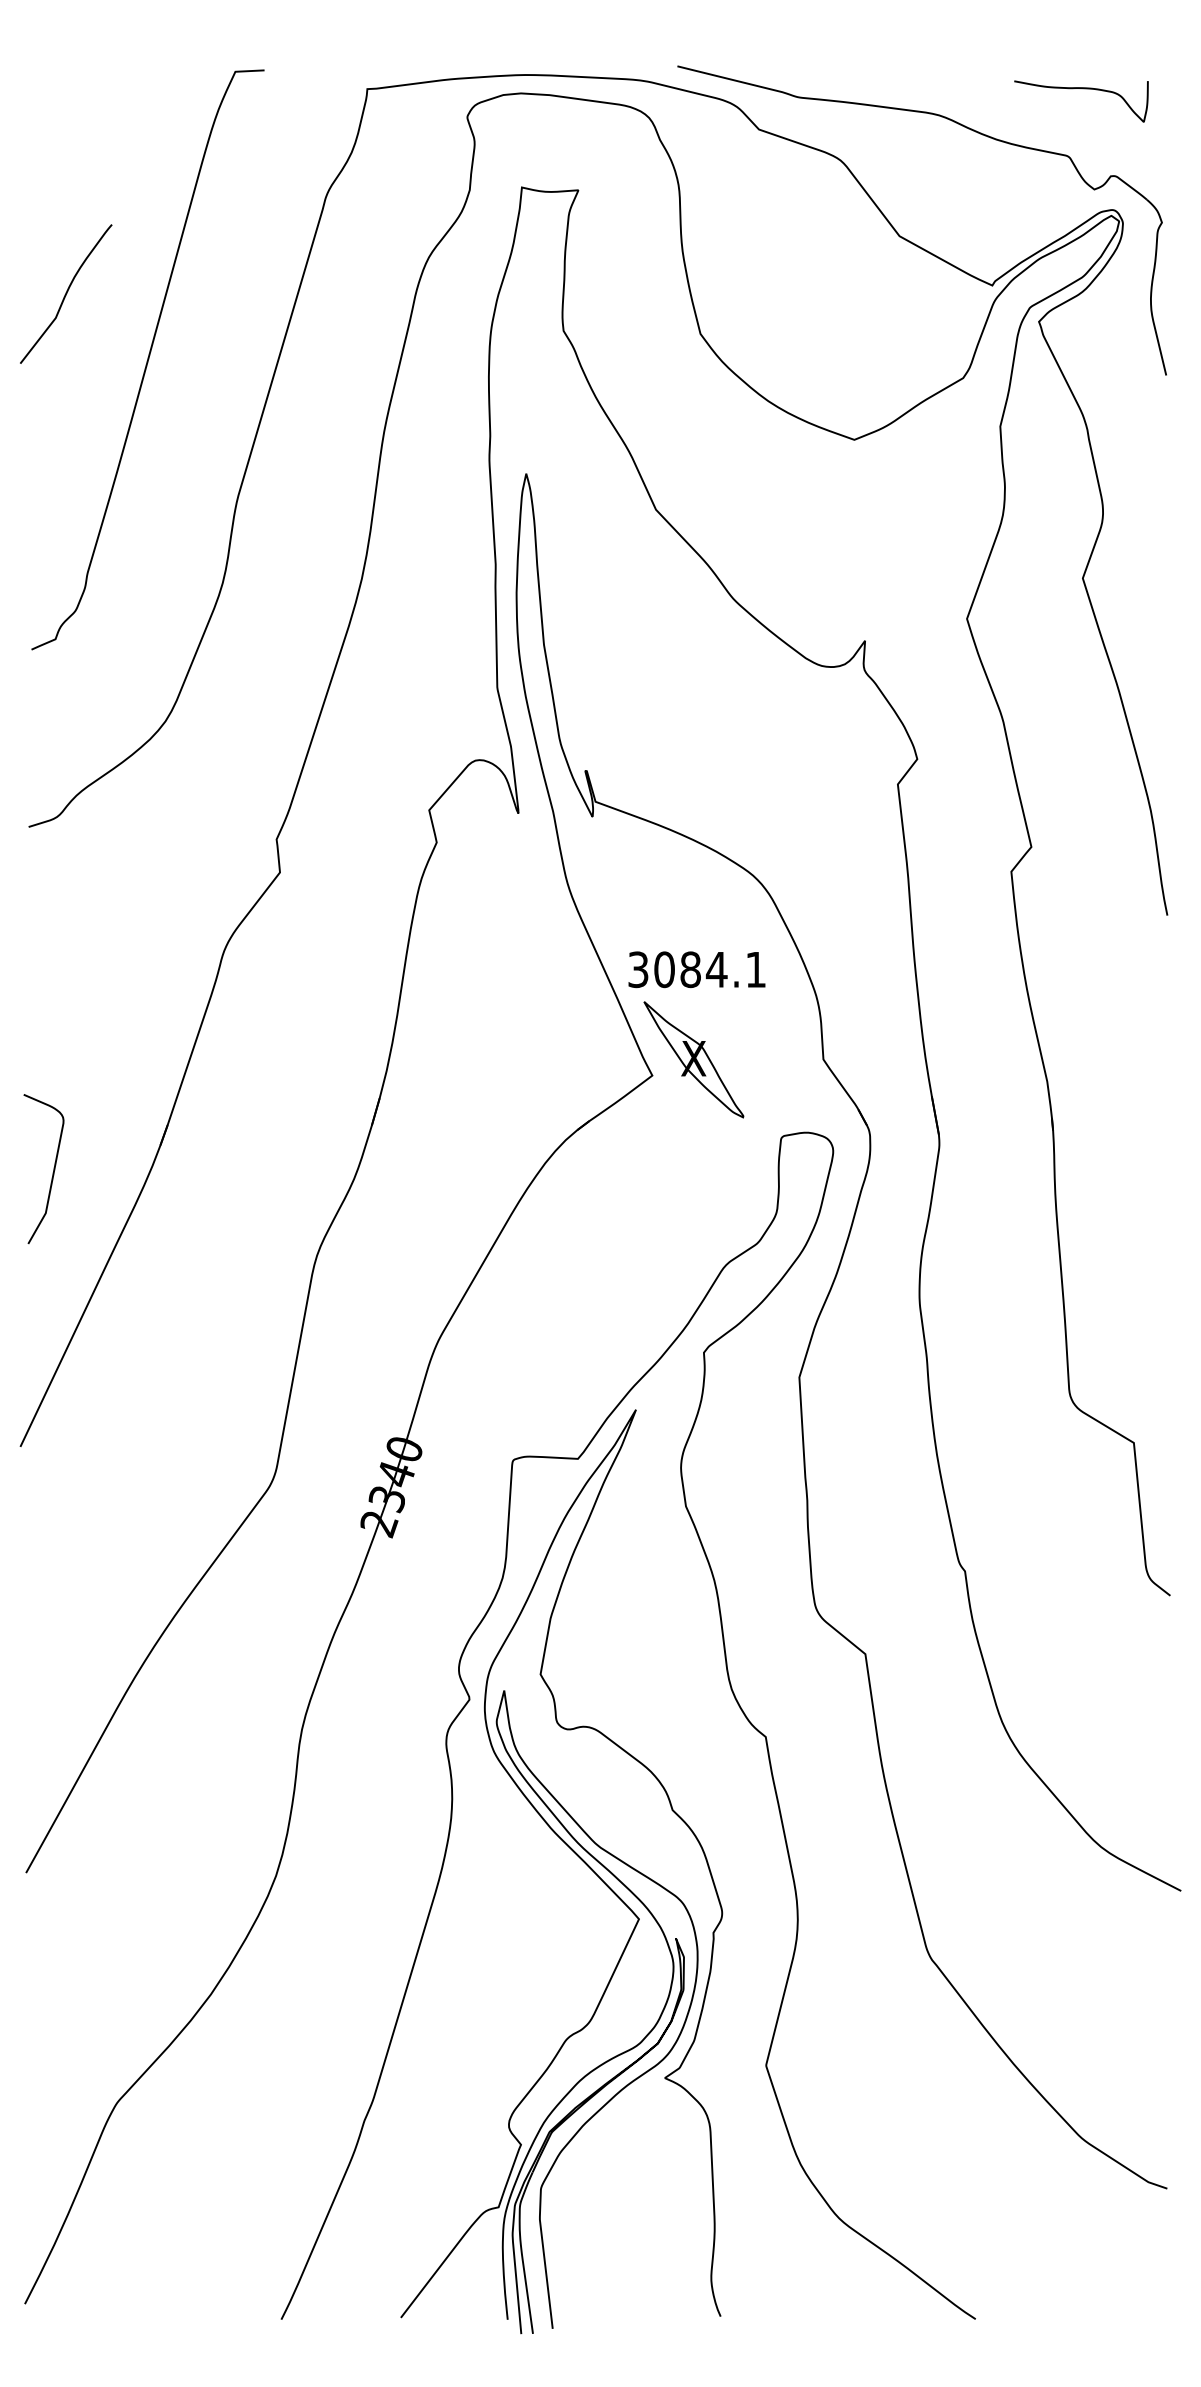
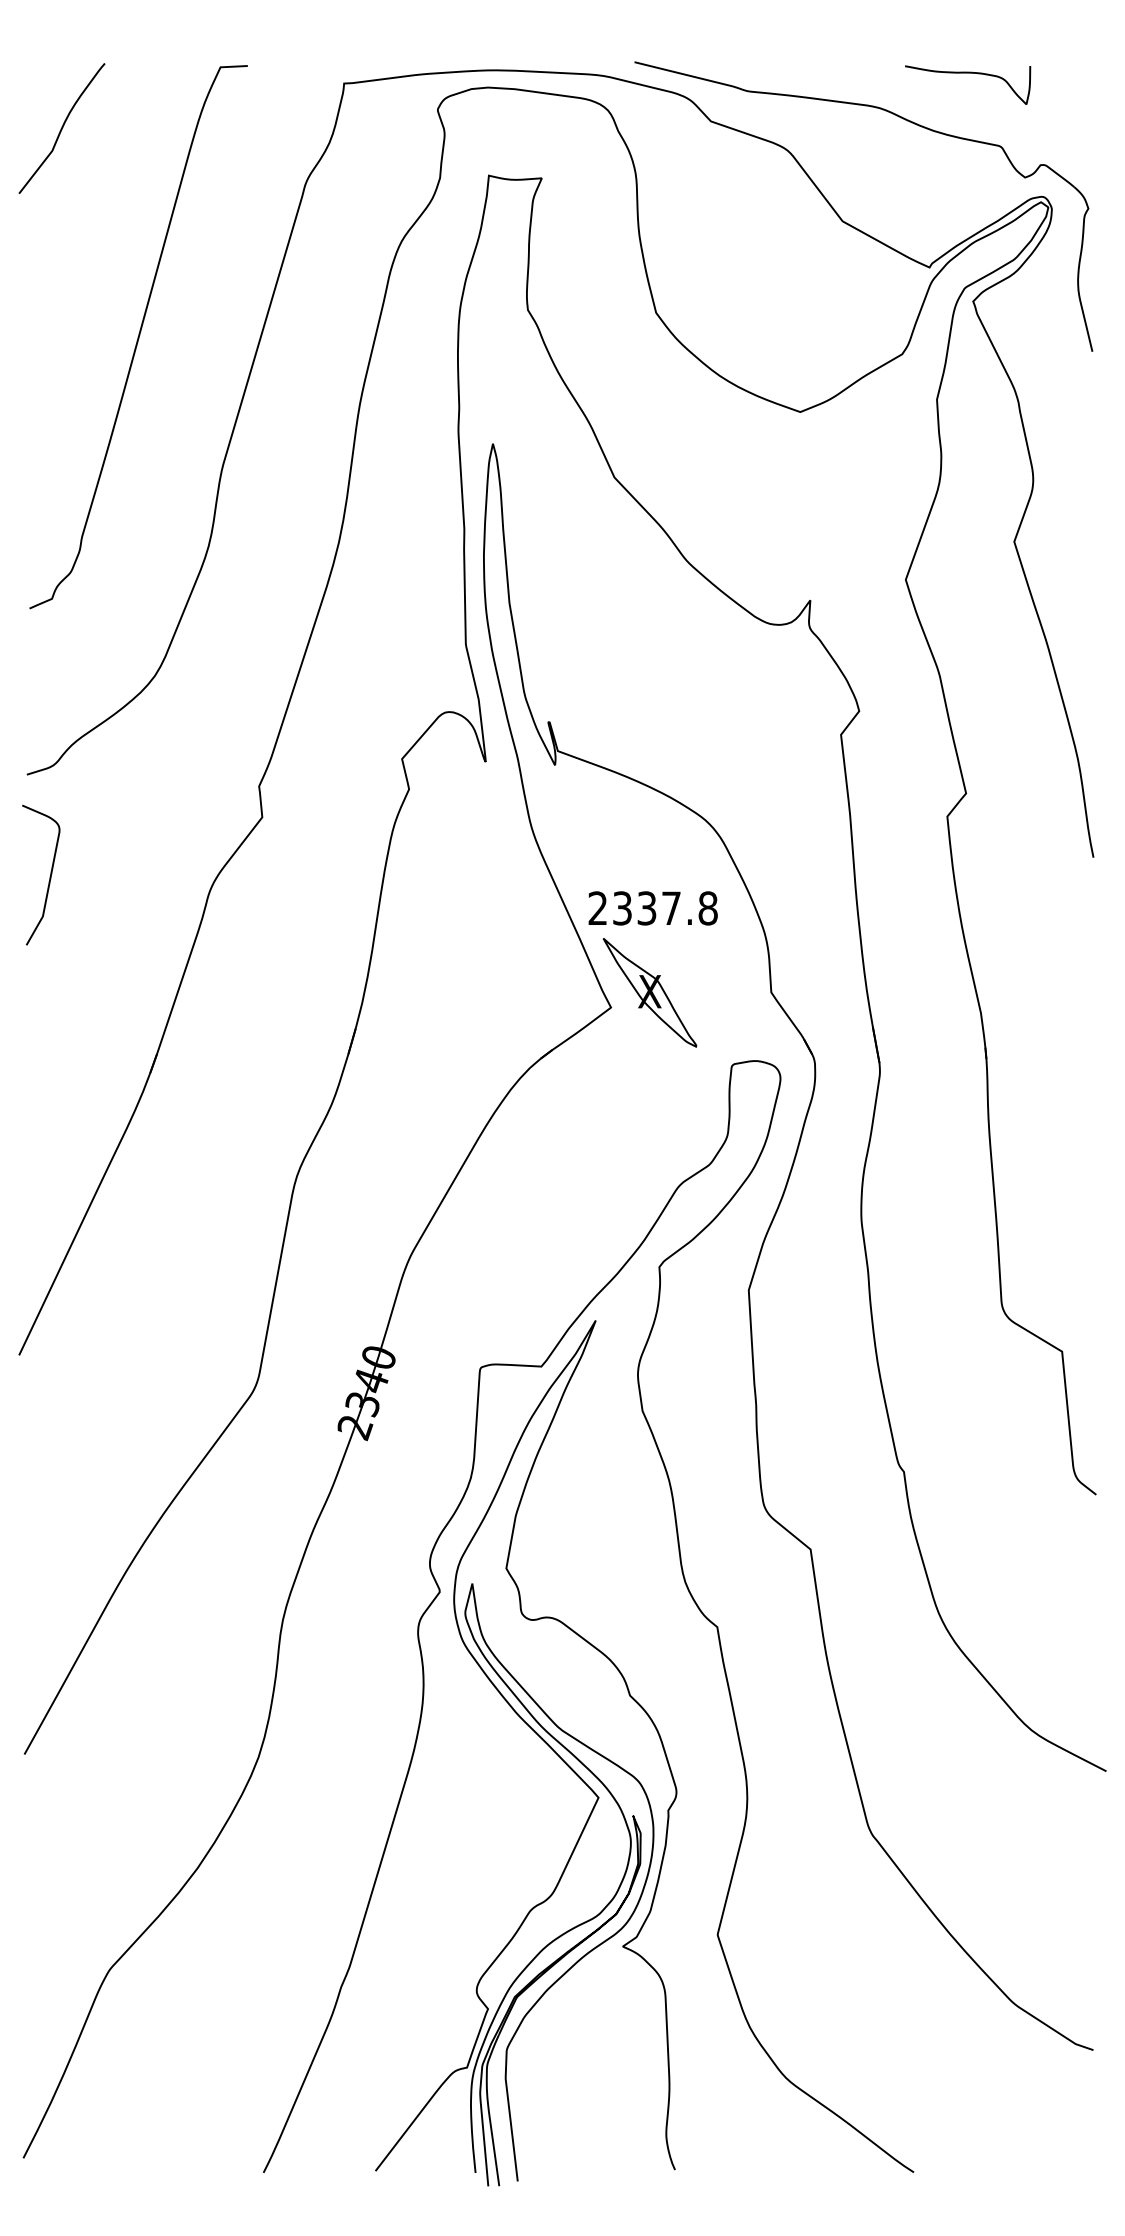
curve: (1081, 89) -> (968, 73), moved
curve: (65, 294) -> (61, 128), moved
text: (696, 969) -> (652, 908), 3084.1 -> 2337.8
curve: (52, 1170) -> (49, 876), moved

